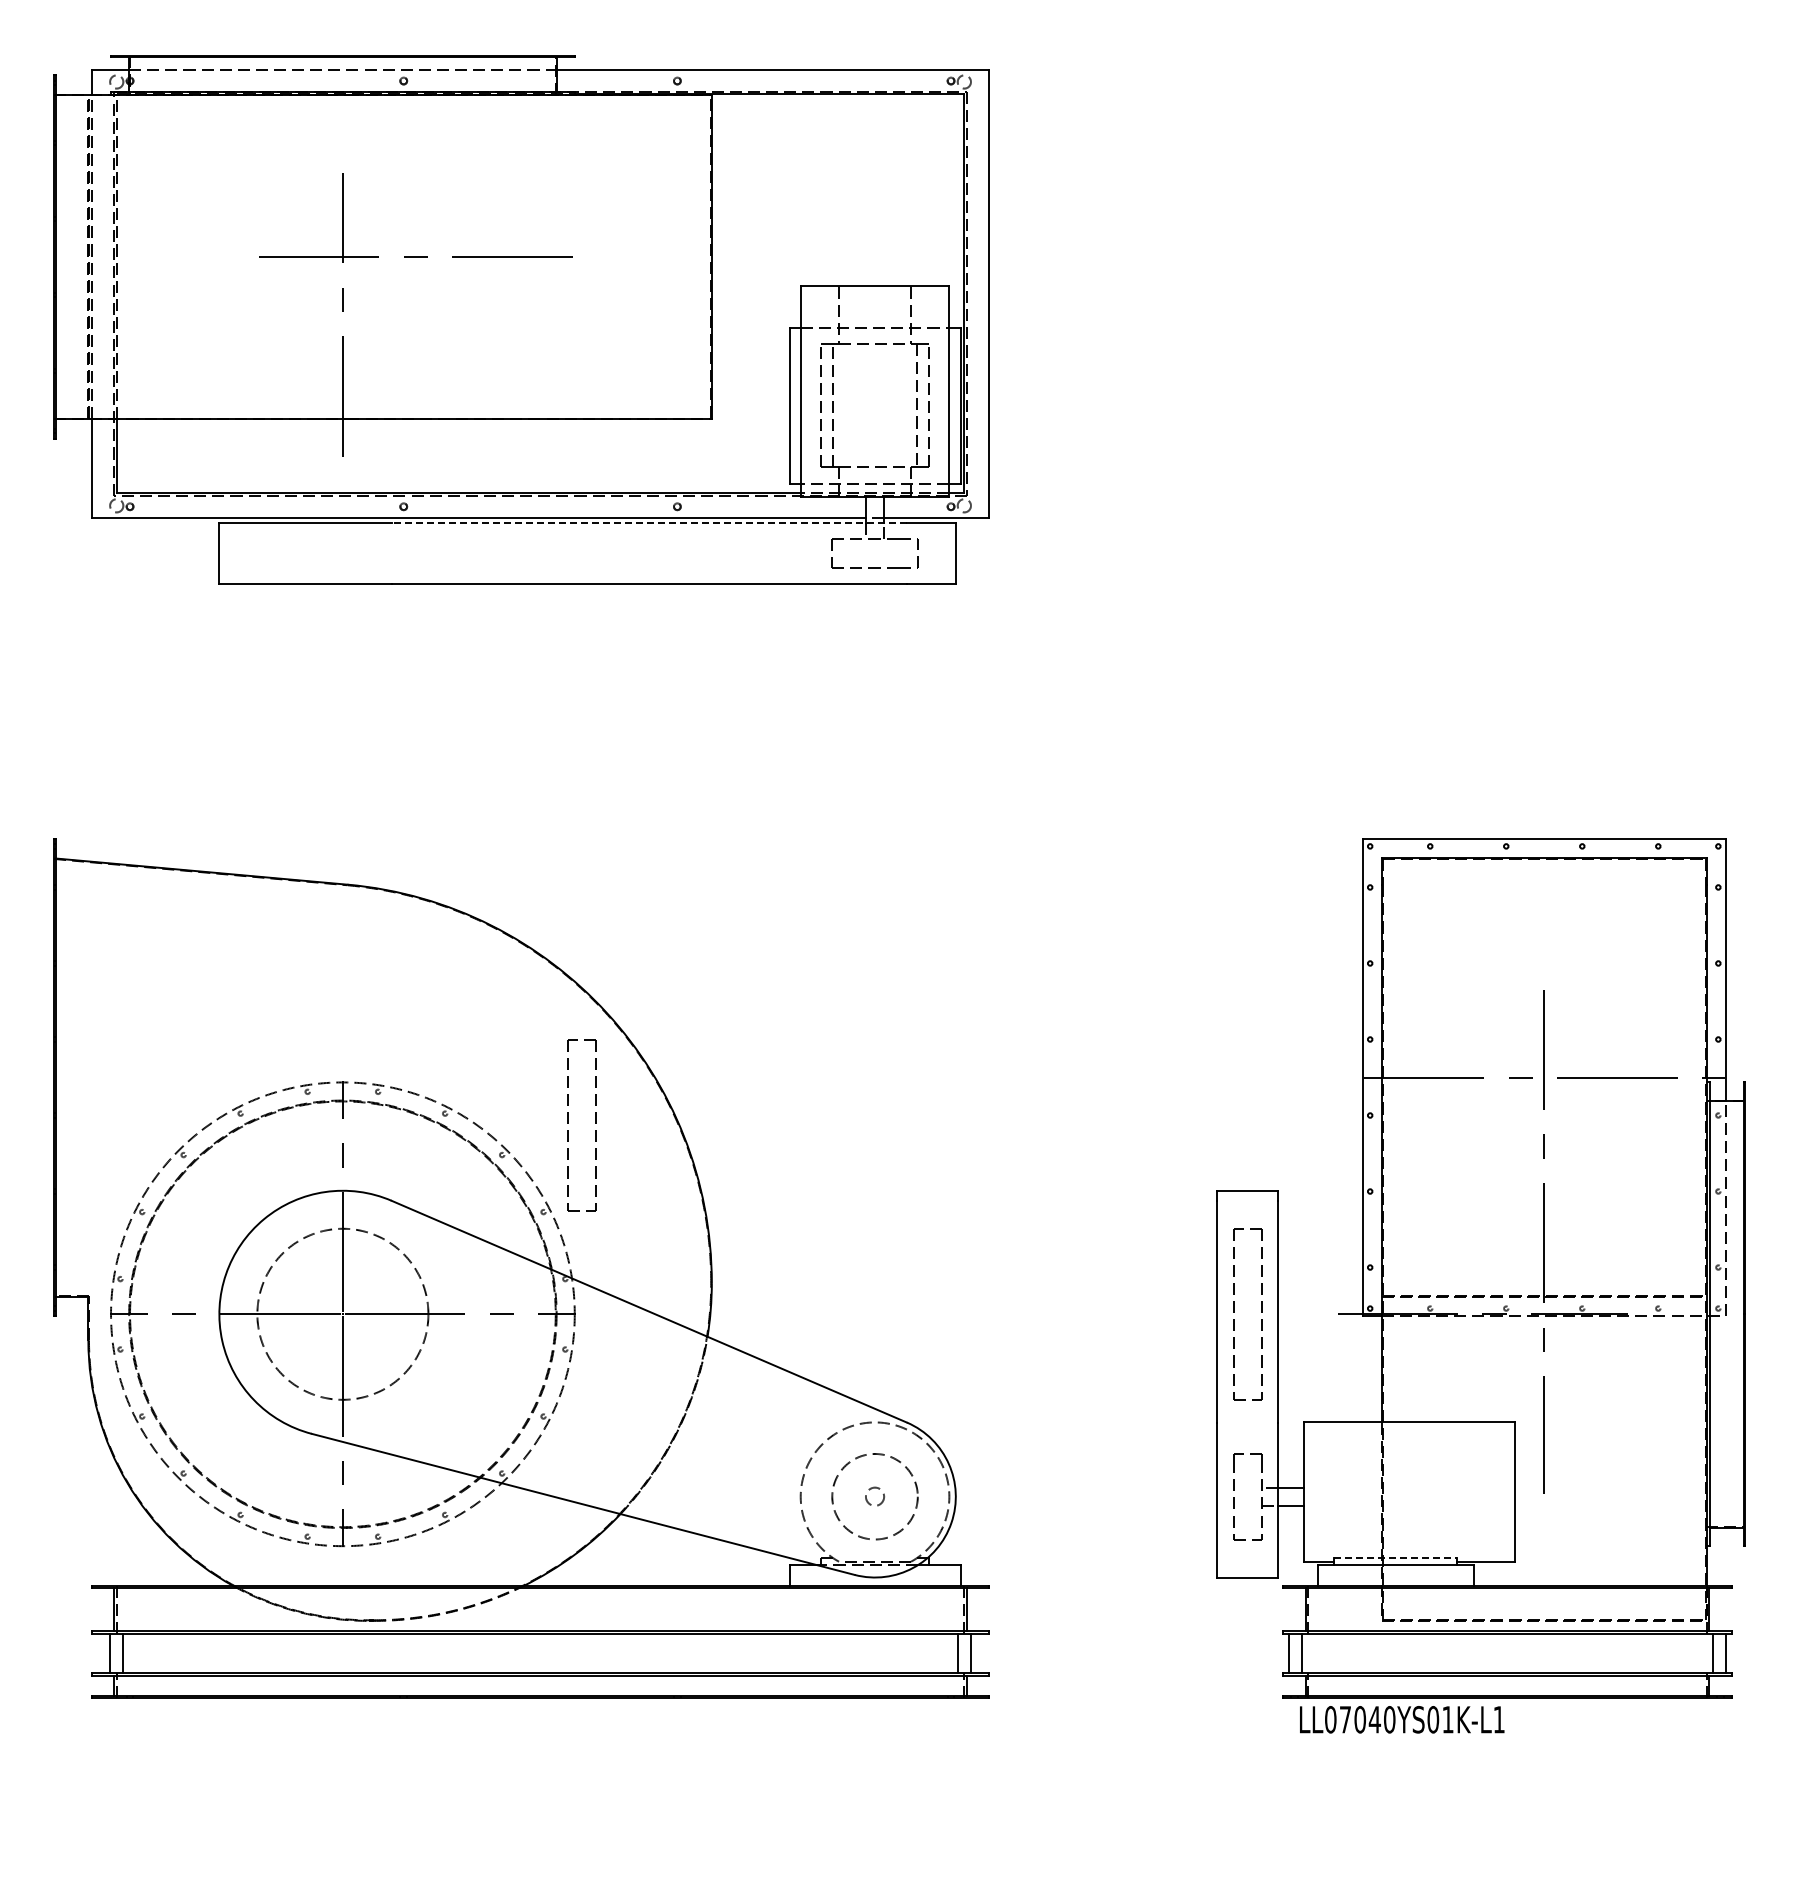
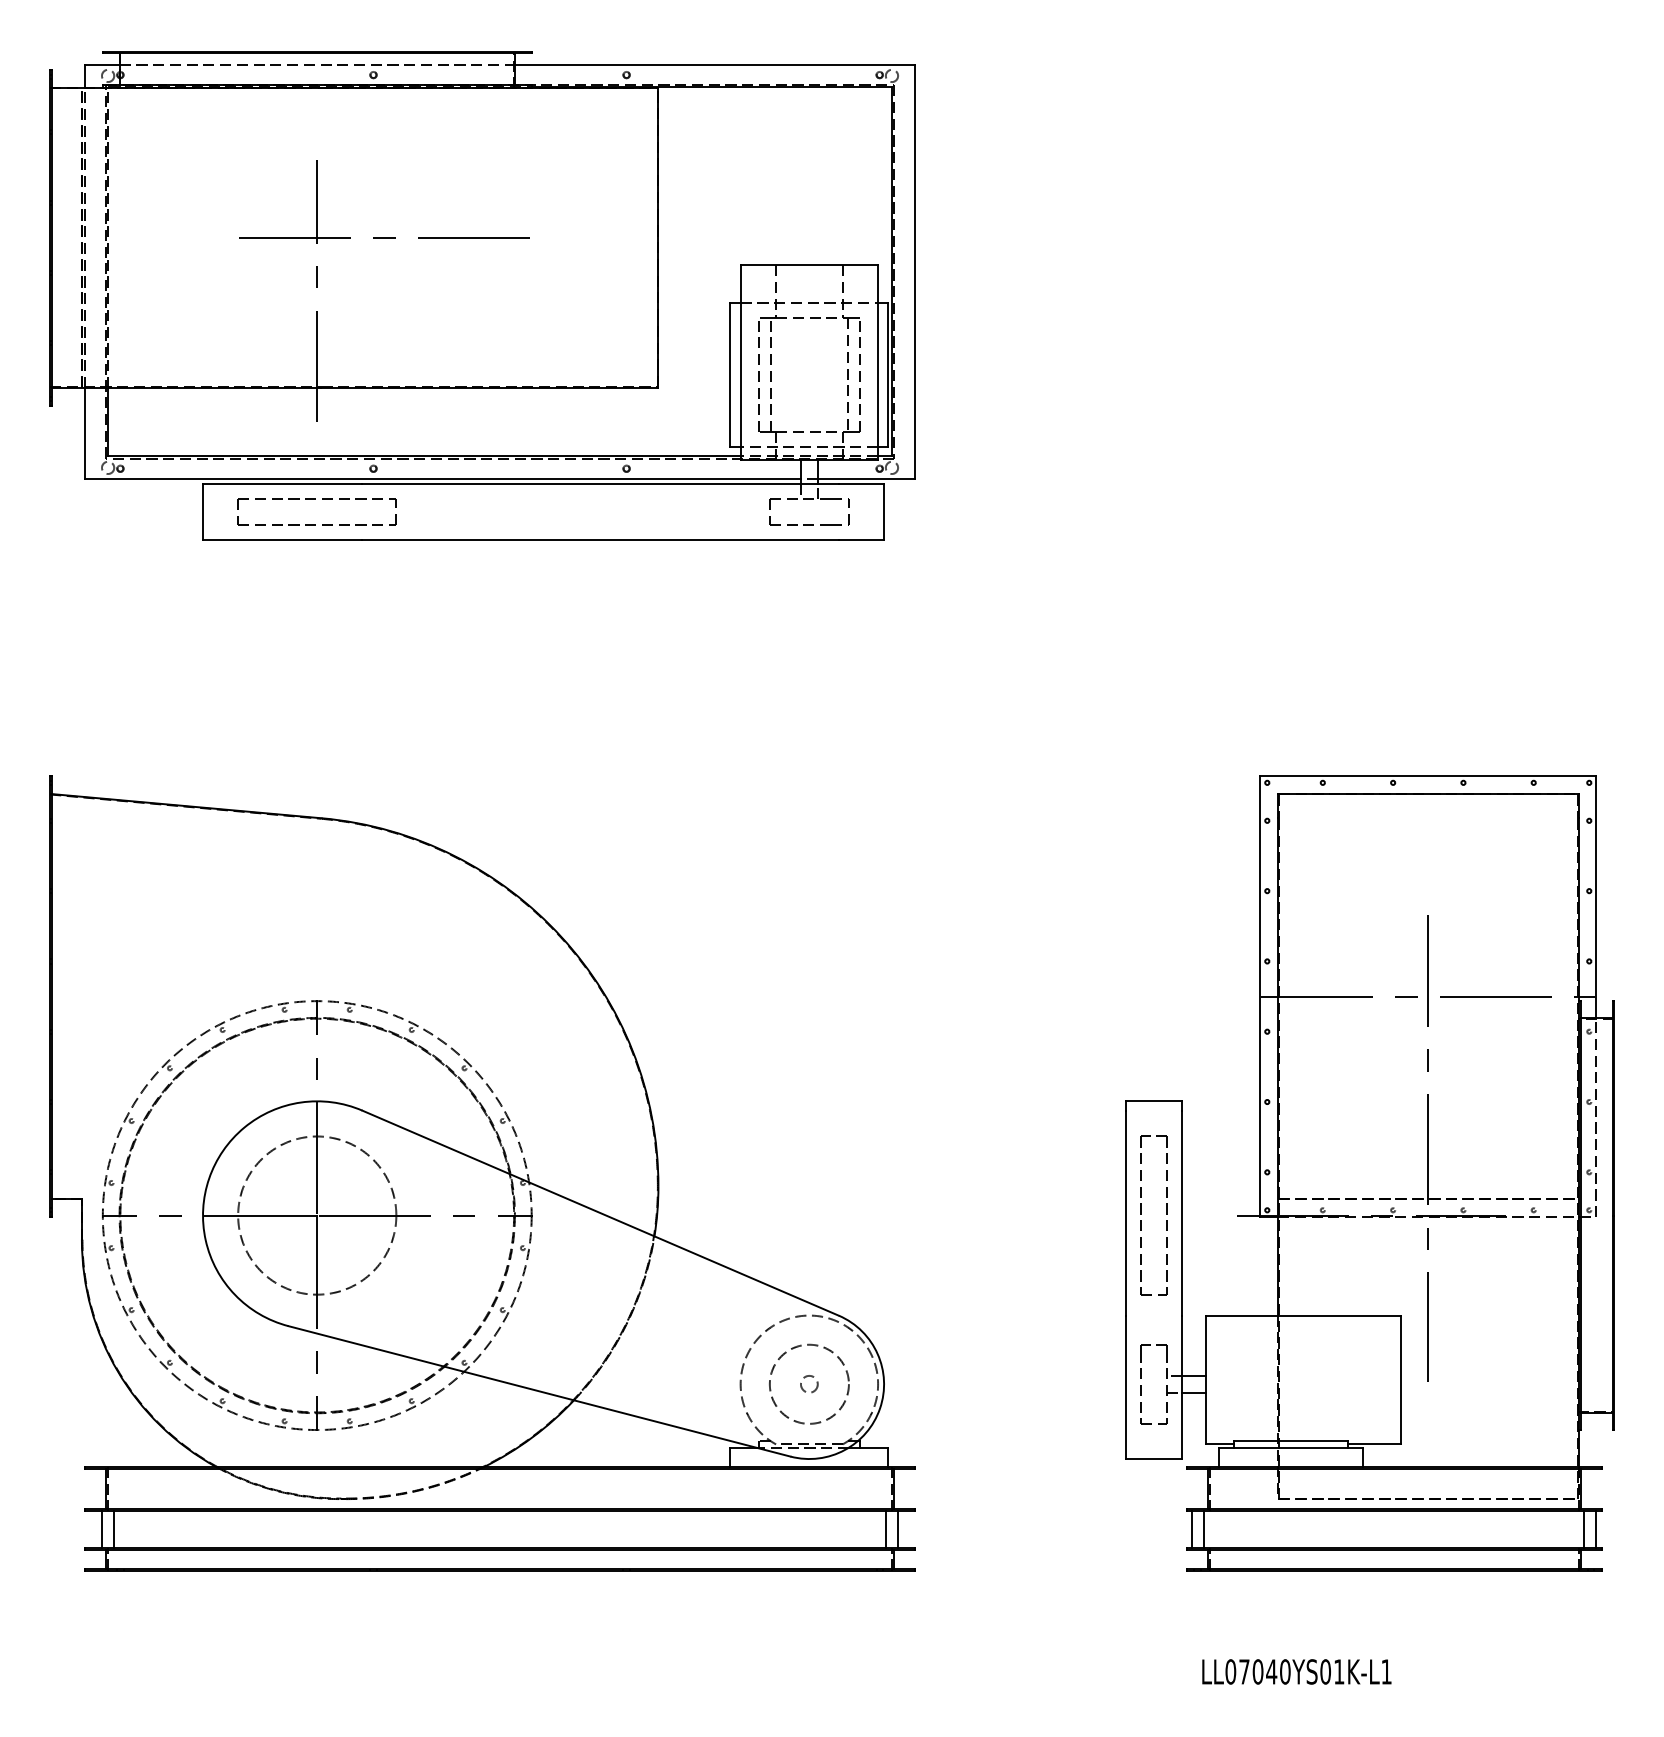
line: (649, 523) -> (600, 484), dashed -> solid
part: (341, 539) -> (315, 499), added
part: (568, 1123) -> (525, 1039), removed
line: (1395, 1558) -> (1290, 1441), dashed -> solid
text: (1402, 1719) -> (1297, 1671), moved

